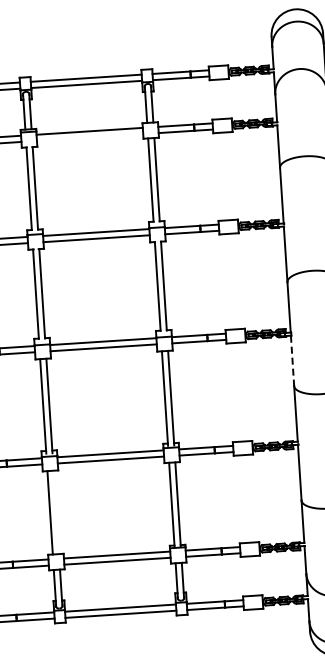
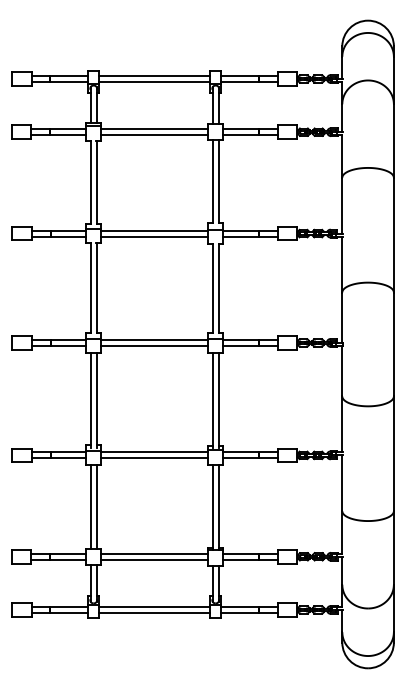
line: (89, 137) -> (154, 135), added
line: (292, 361) -> (342, 371), dashed -> solid
line: (56, 512) -> (96, 507), added

